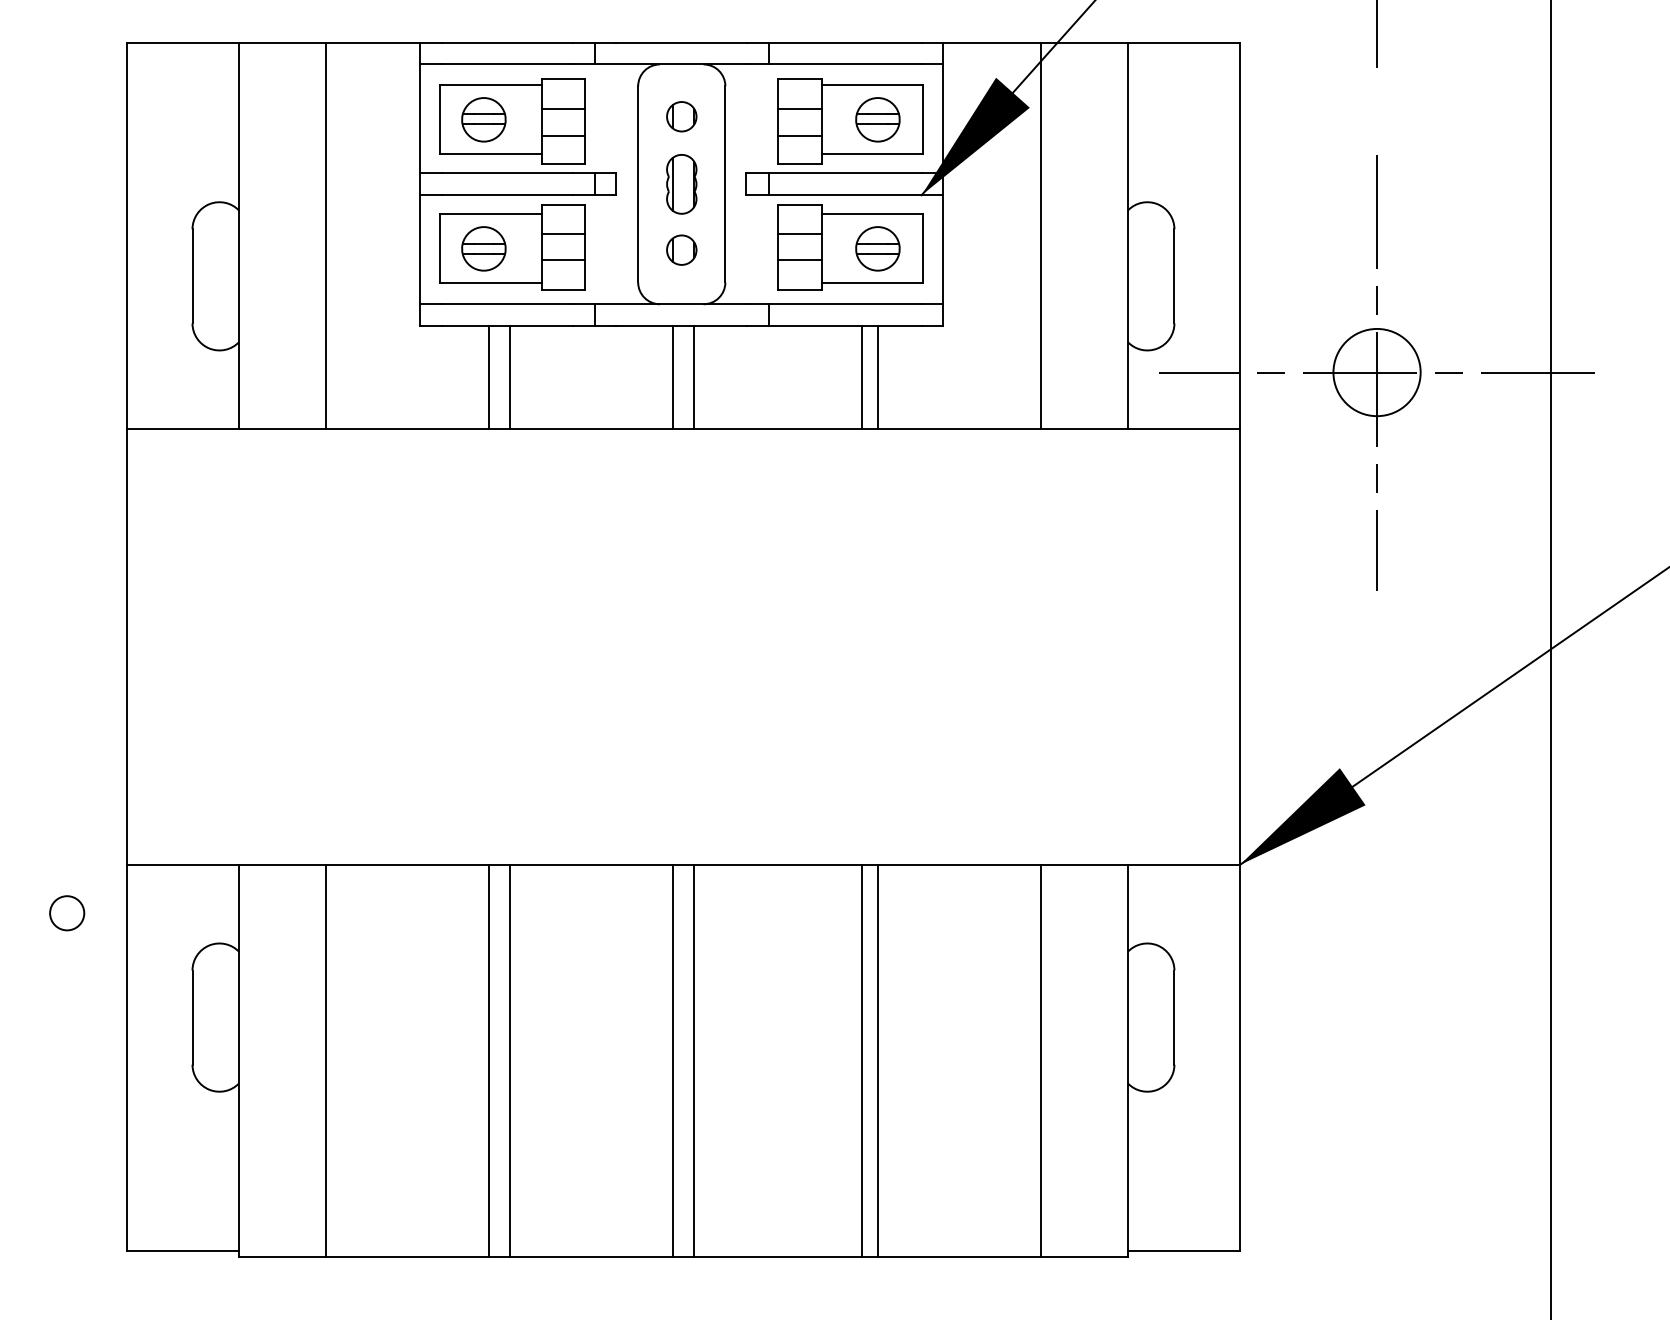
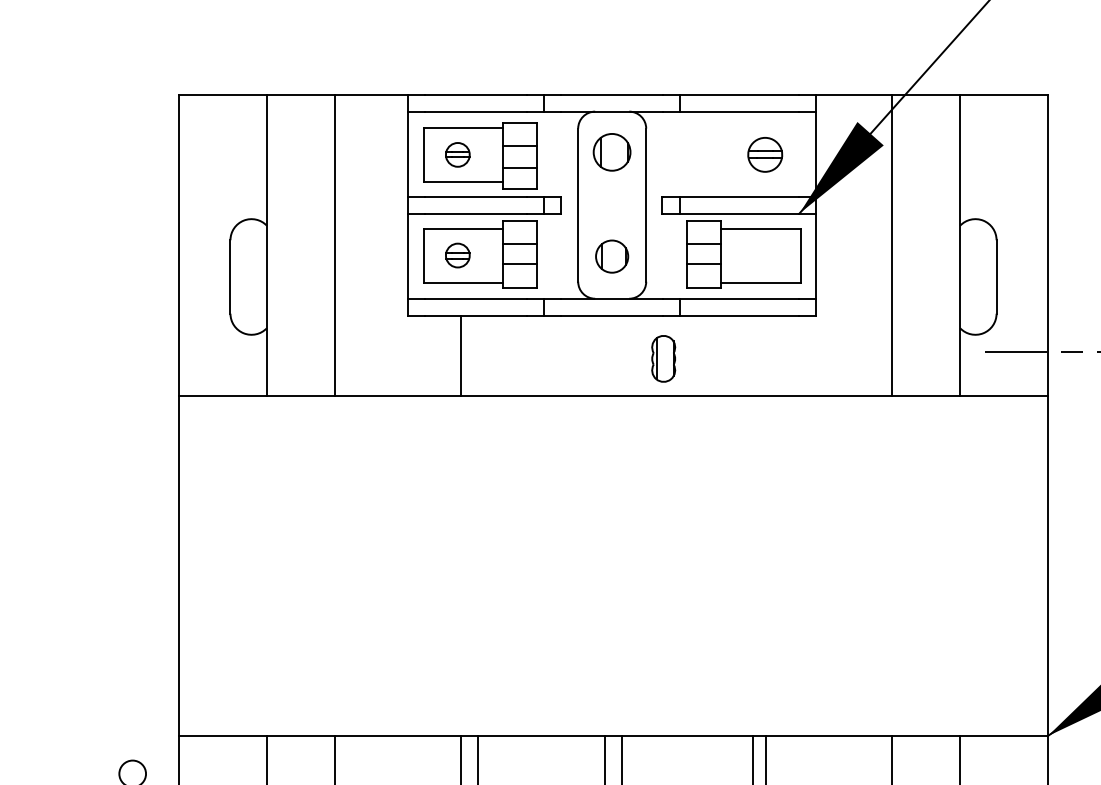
part: (681, 116) -> (611, 152), size x1.6
part: (483, 119) -> (457, 154), size x0.7
part: (850, 121) -> (743, 156), removed
part: (681, 184) -> (663, 359), moved
part: (483, 248) -> (457, 255), size x0.7
part: (877, 248) -> (764, 255), removed
part: (681, 249) -> (611, 256), size x1.4
line: (510, 377) -> (478, 355), removed
line: (672, 377) -> (604, 355), removed
line: (694, 377) -> (622, 355), removed
line: (861, 377) -> (752, 355), removed
line: (878, 377) -> (765, 355), removed

